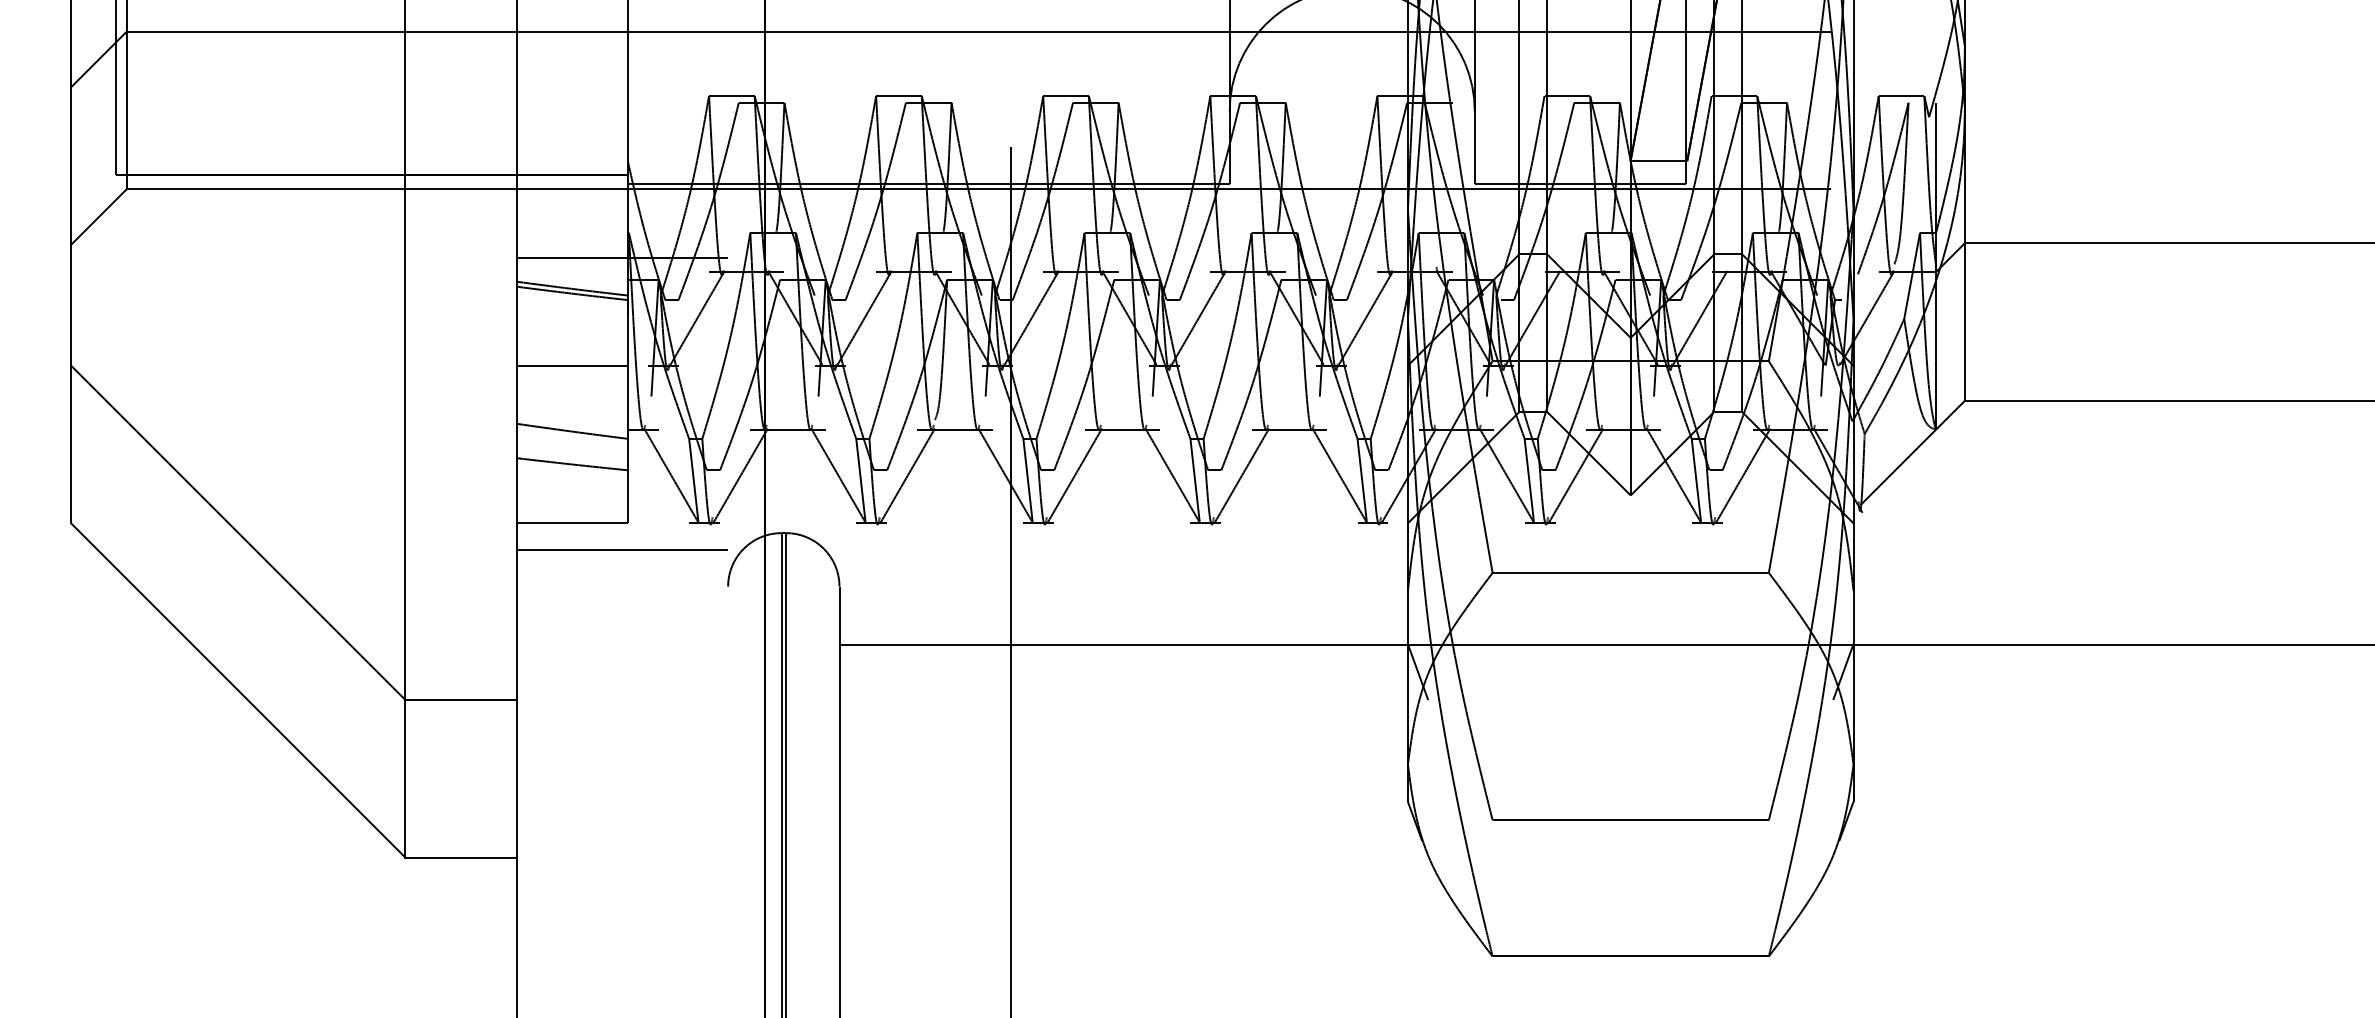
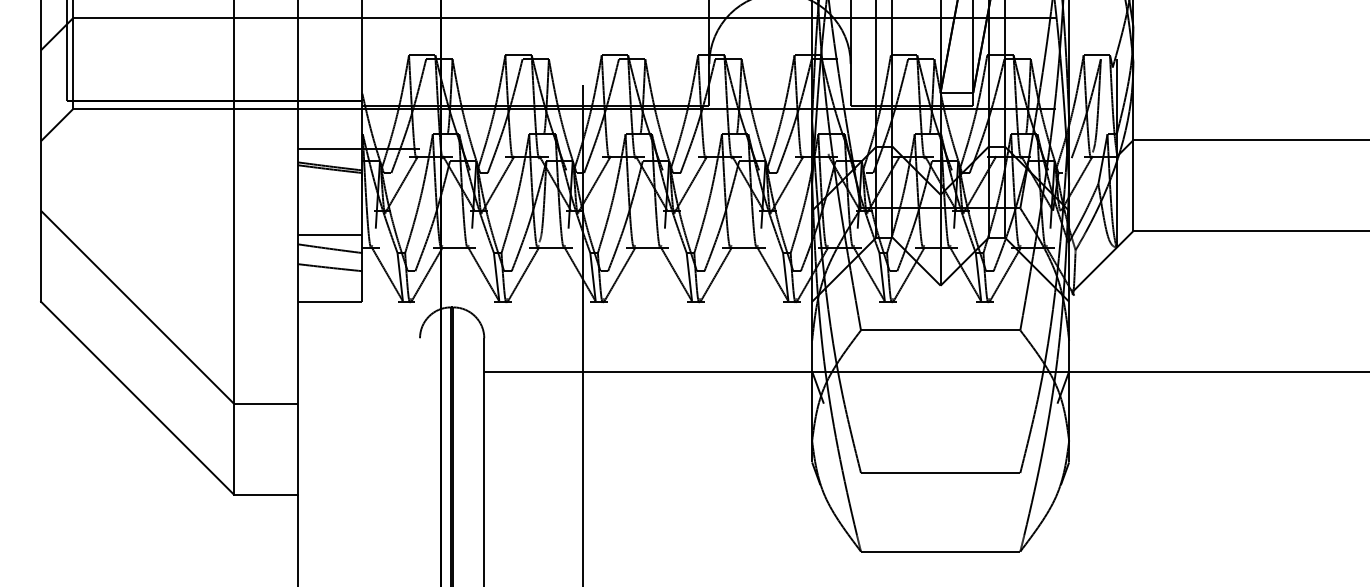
line: (572, 365) -> (330, 234), moved
line: (623, 550) -> (359, 317), removed

